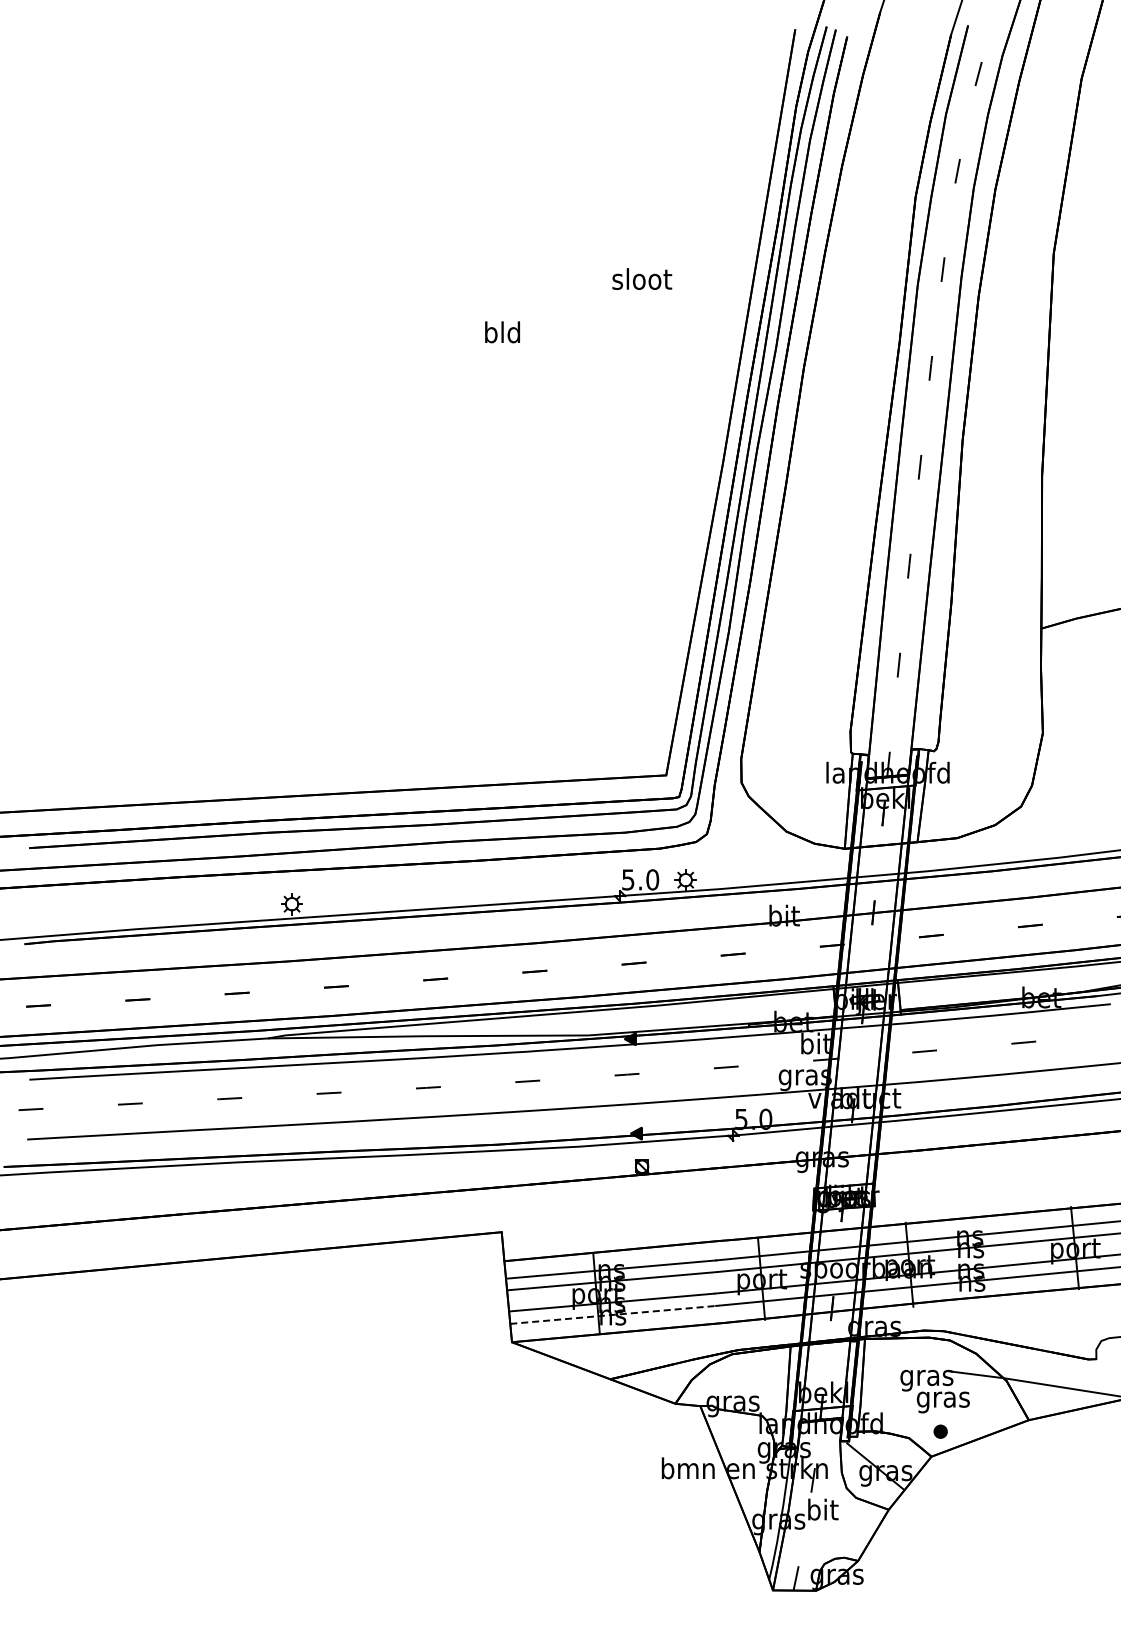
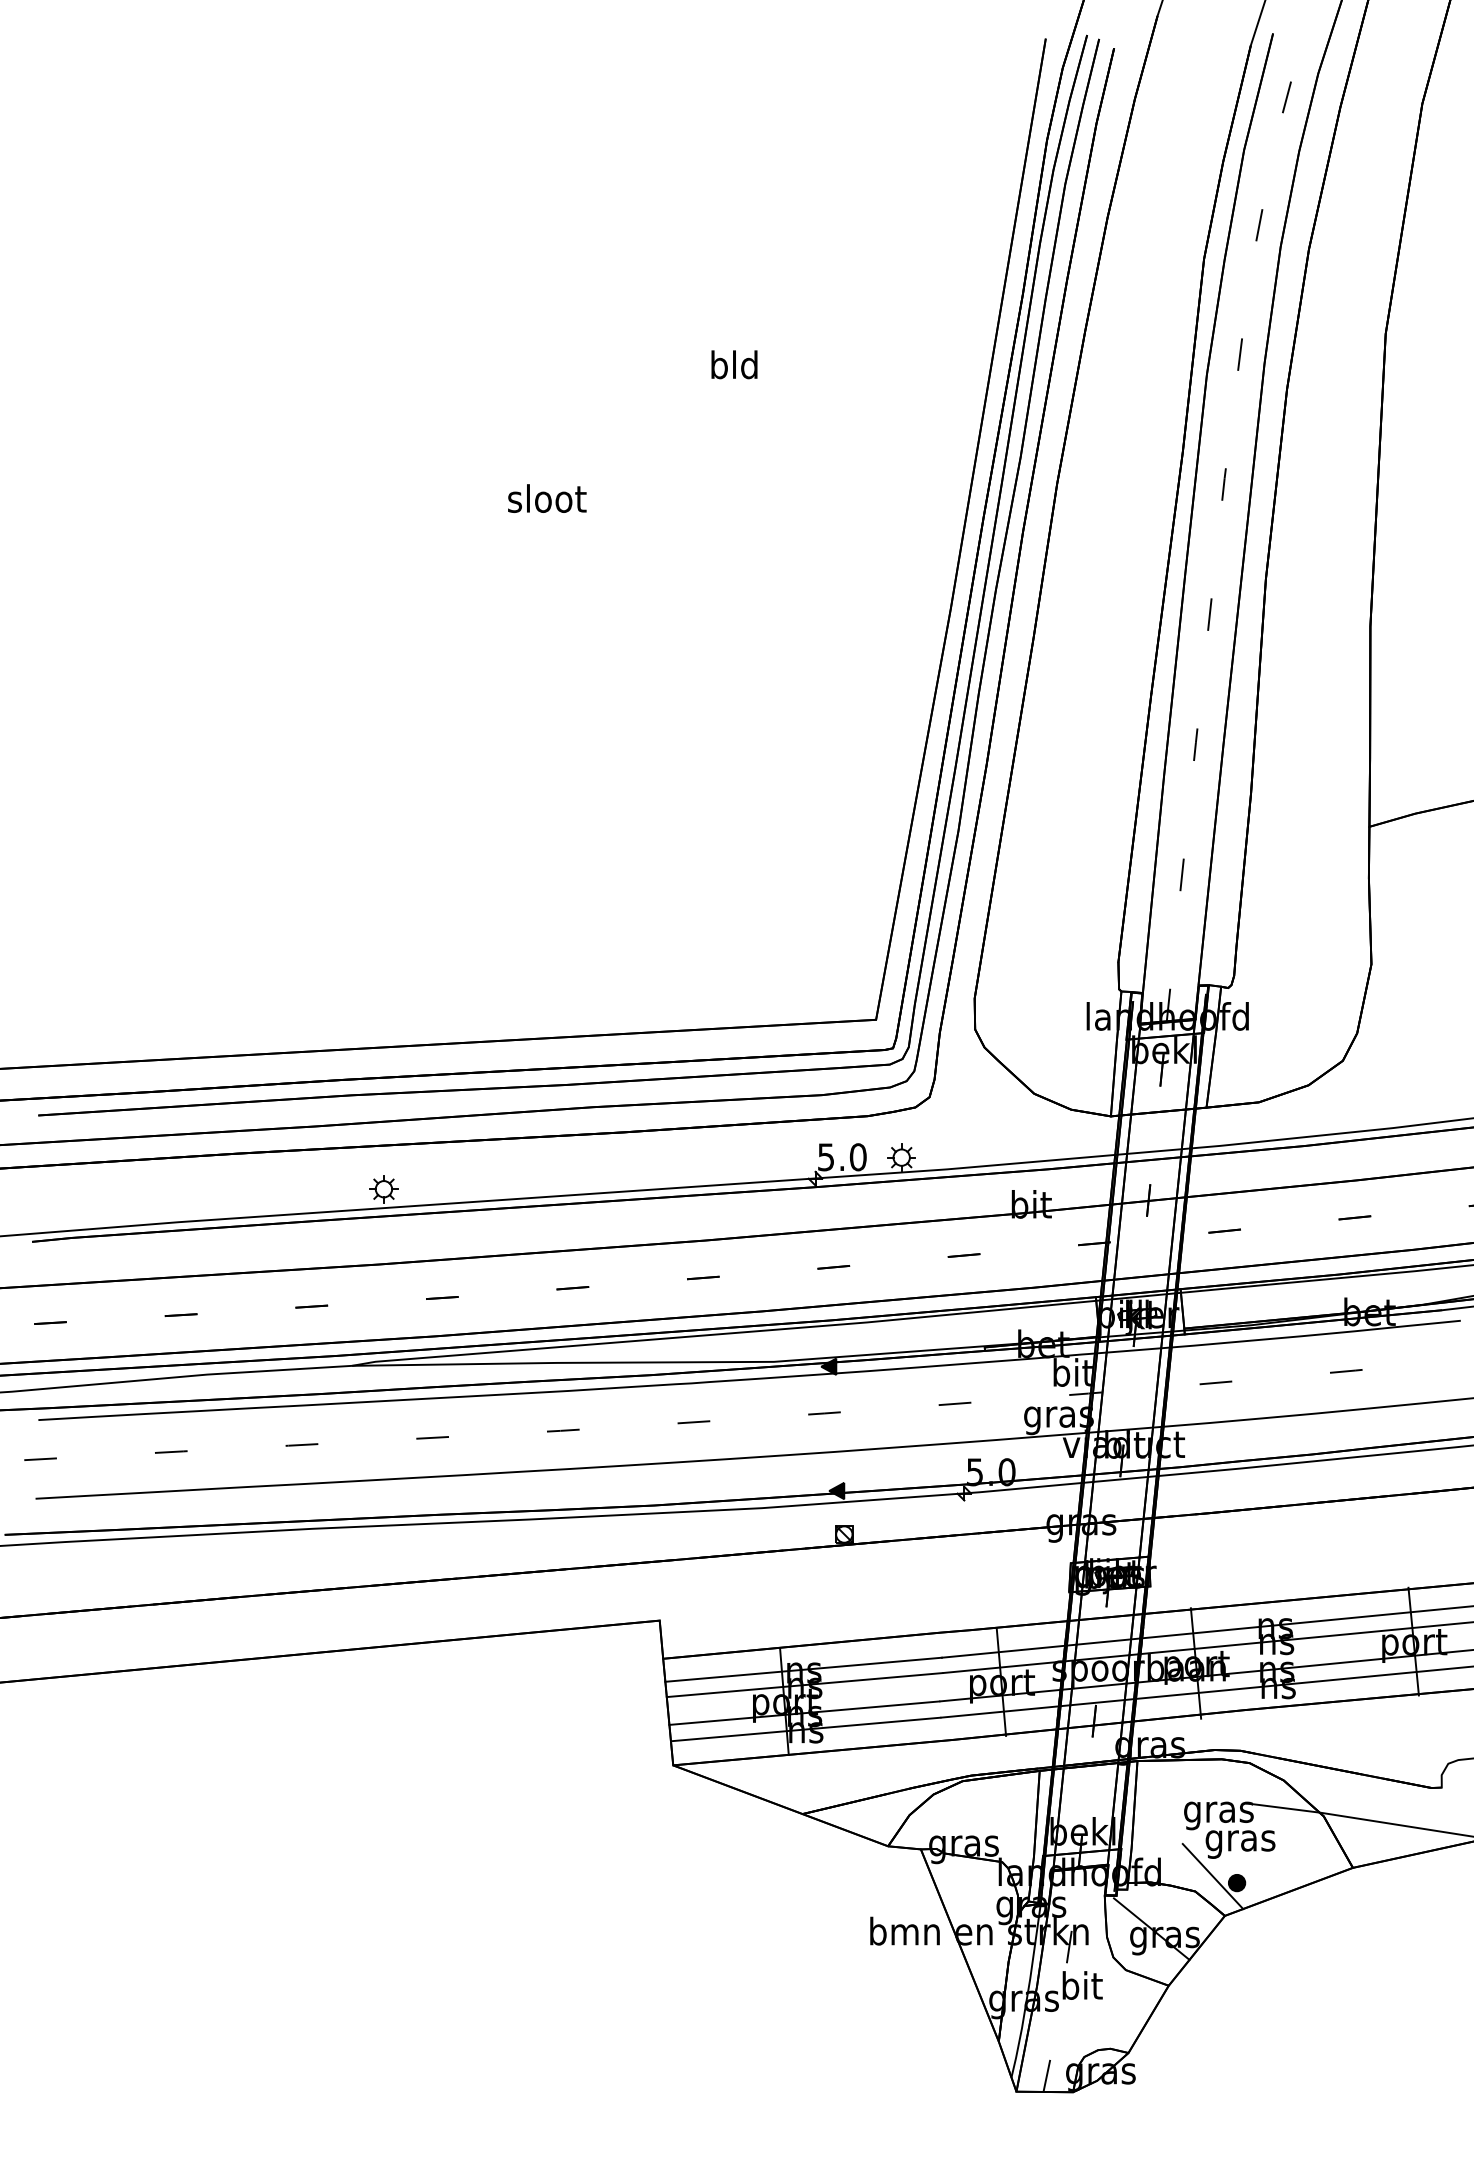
text: (642, 278) -> (547, 497), moved
text: (502, 332) -> (734, 365), moved
line: (612, 1314) -> (805, 1728), dashed -> solid
line: (922, 1426) -> (1213, 1876), added

